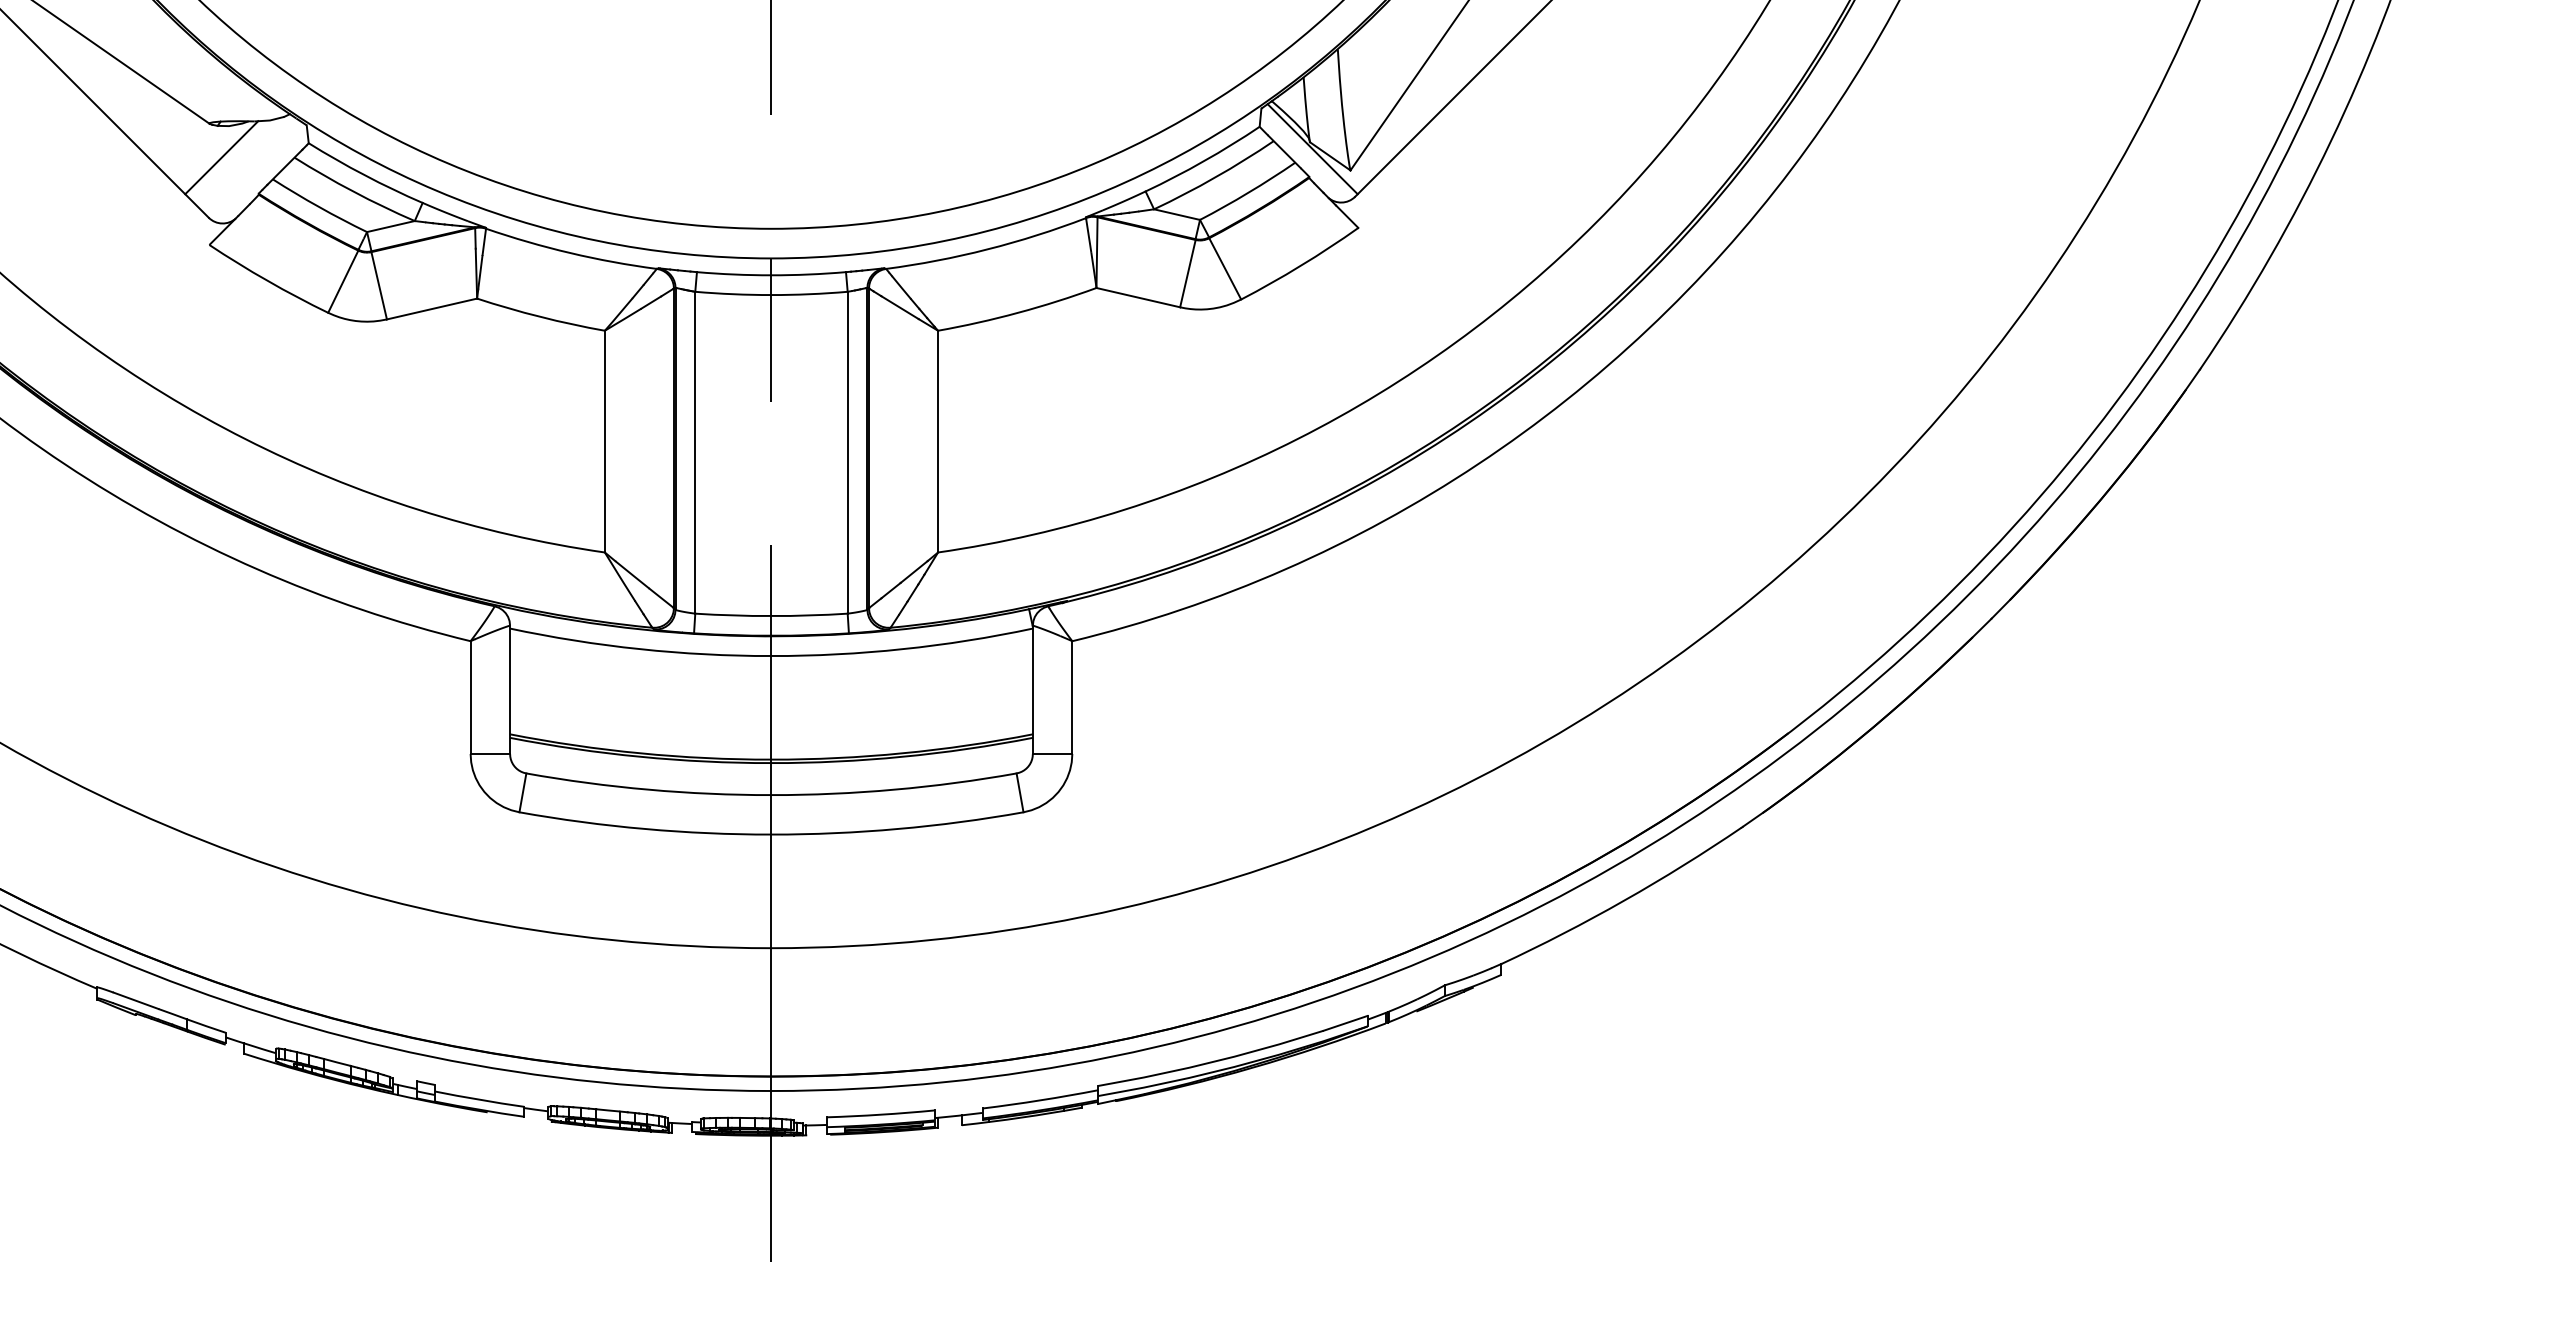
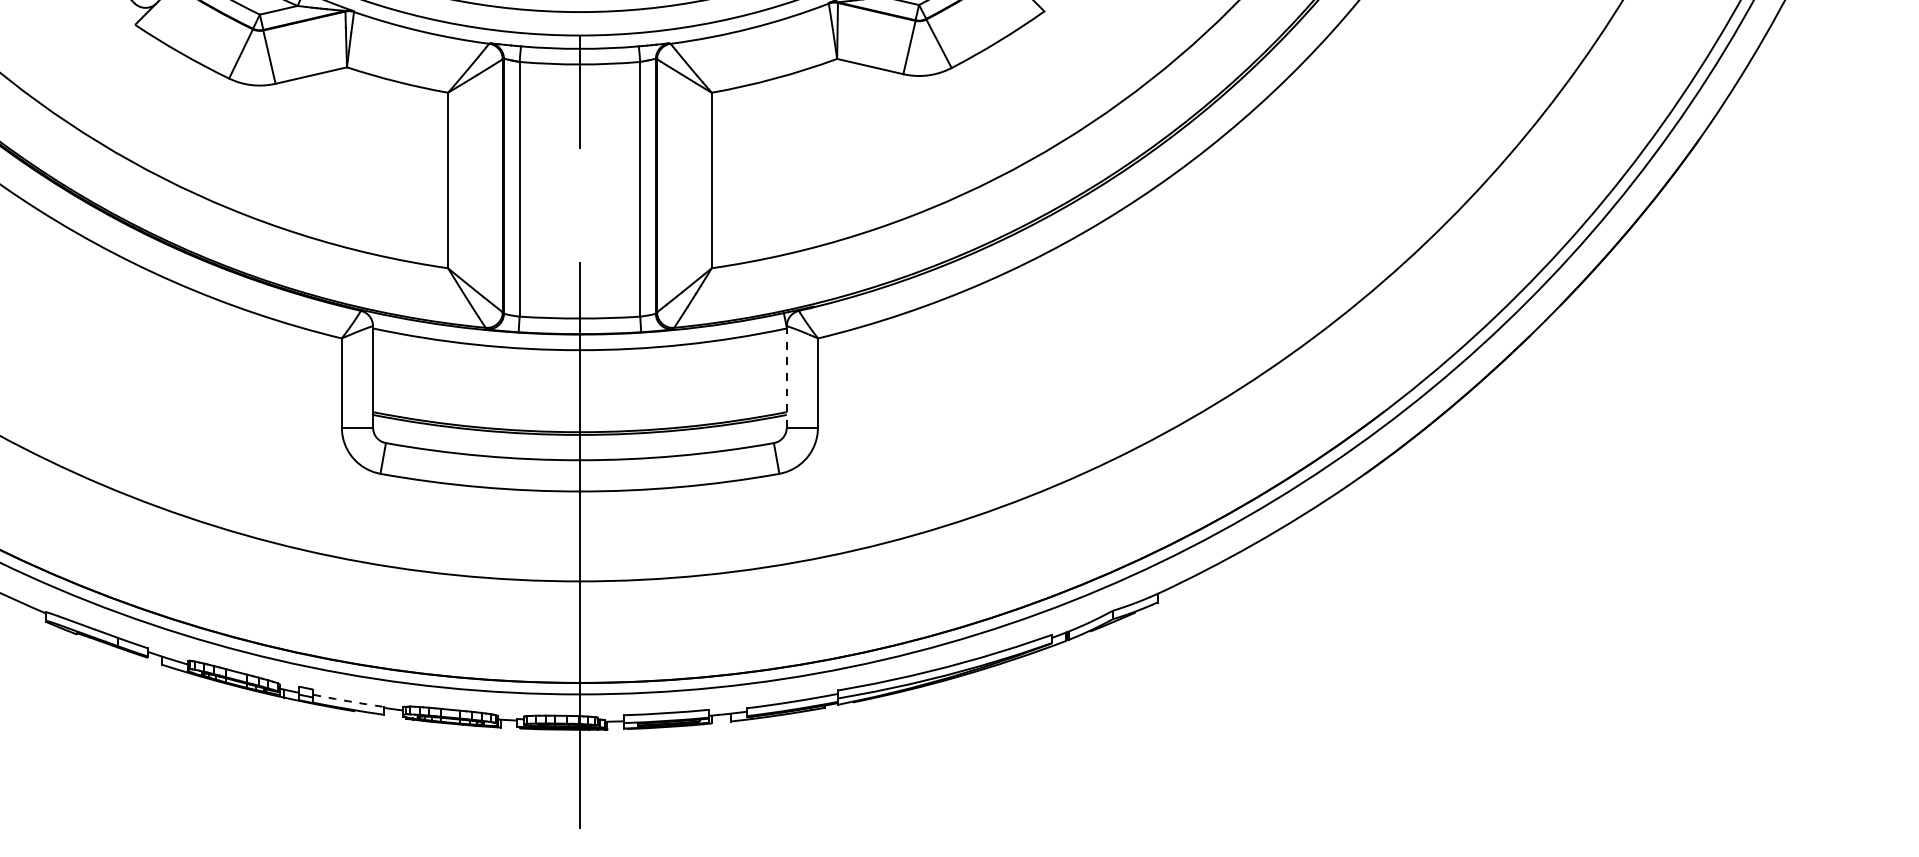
line: (1032, 690) -> (786, 377), solid -> dashed
arc: (479, 1099) -> (348, 701), solid -> dashed

